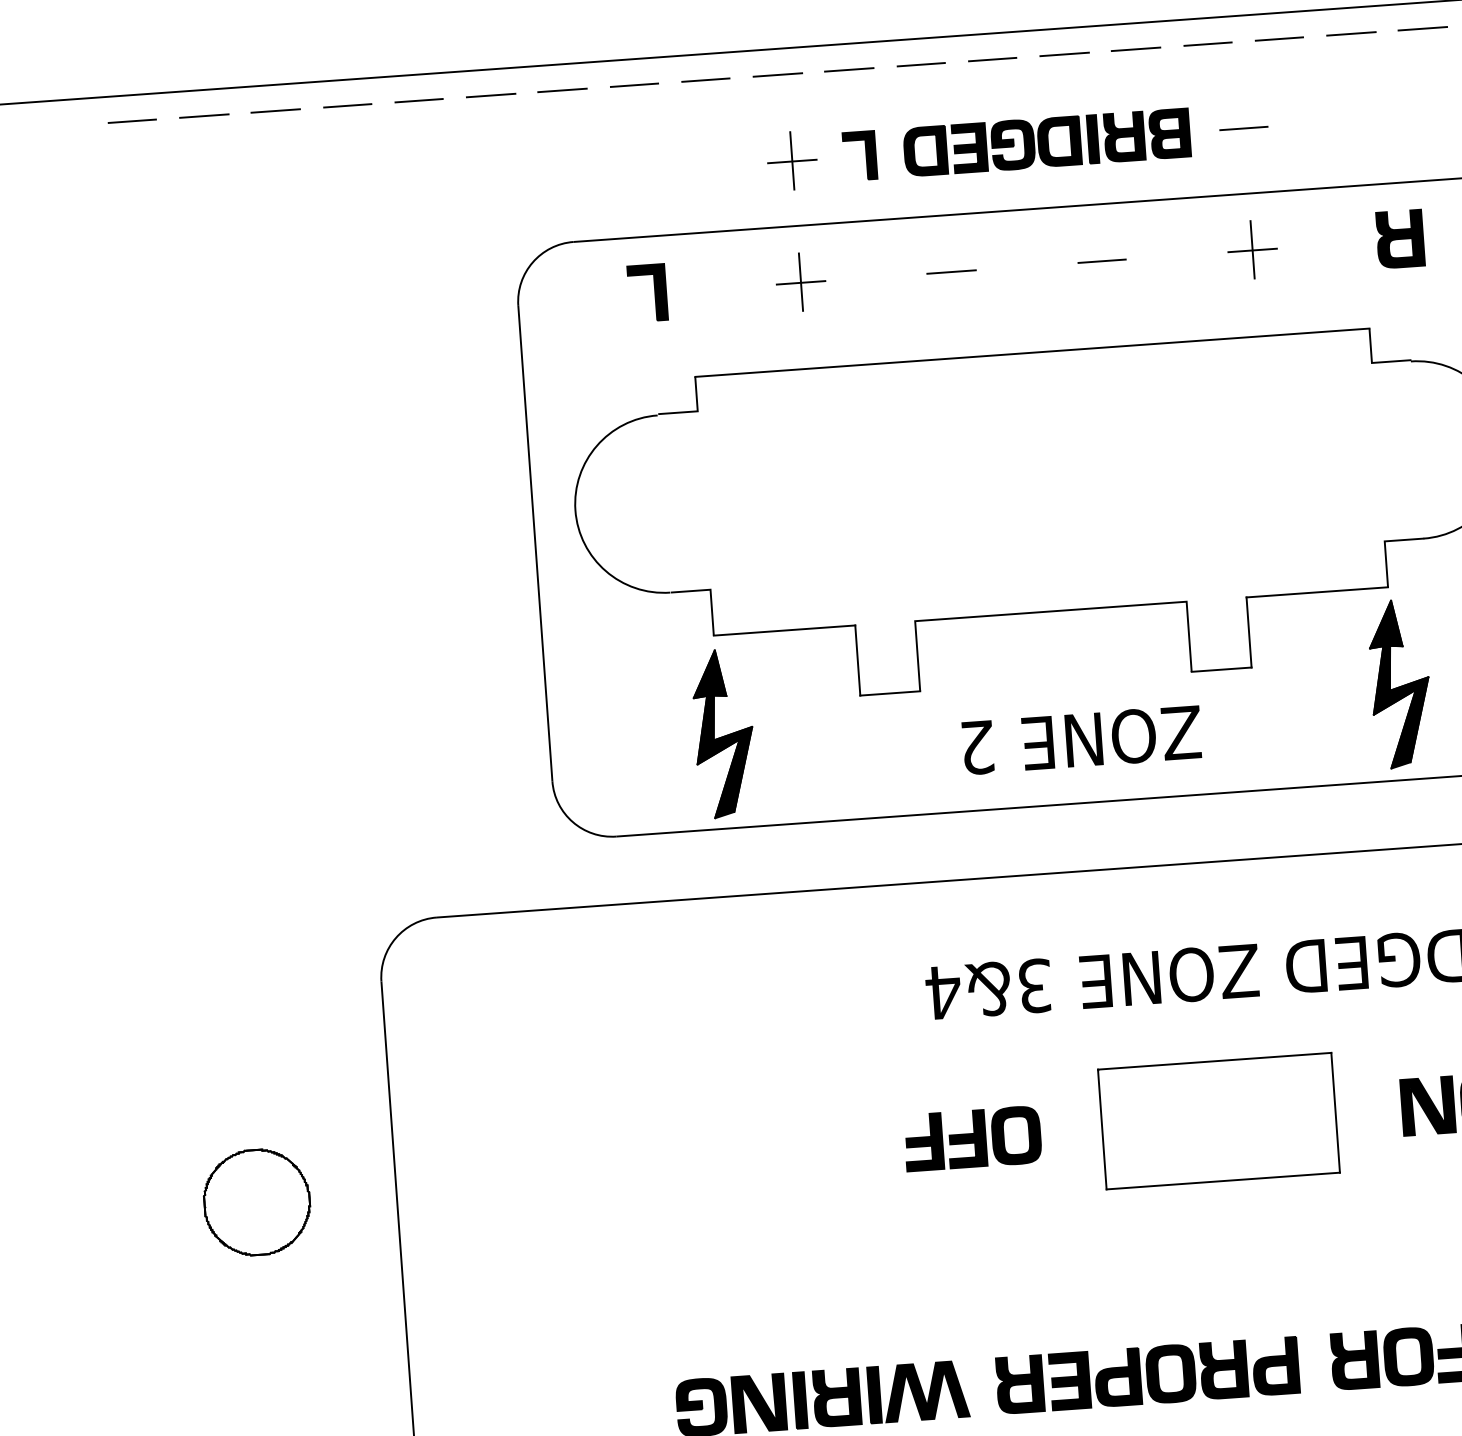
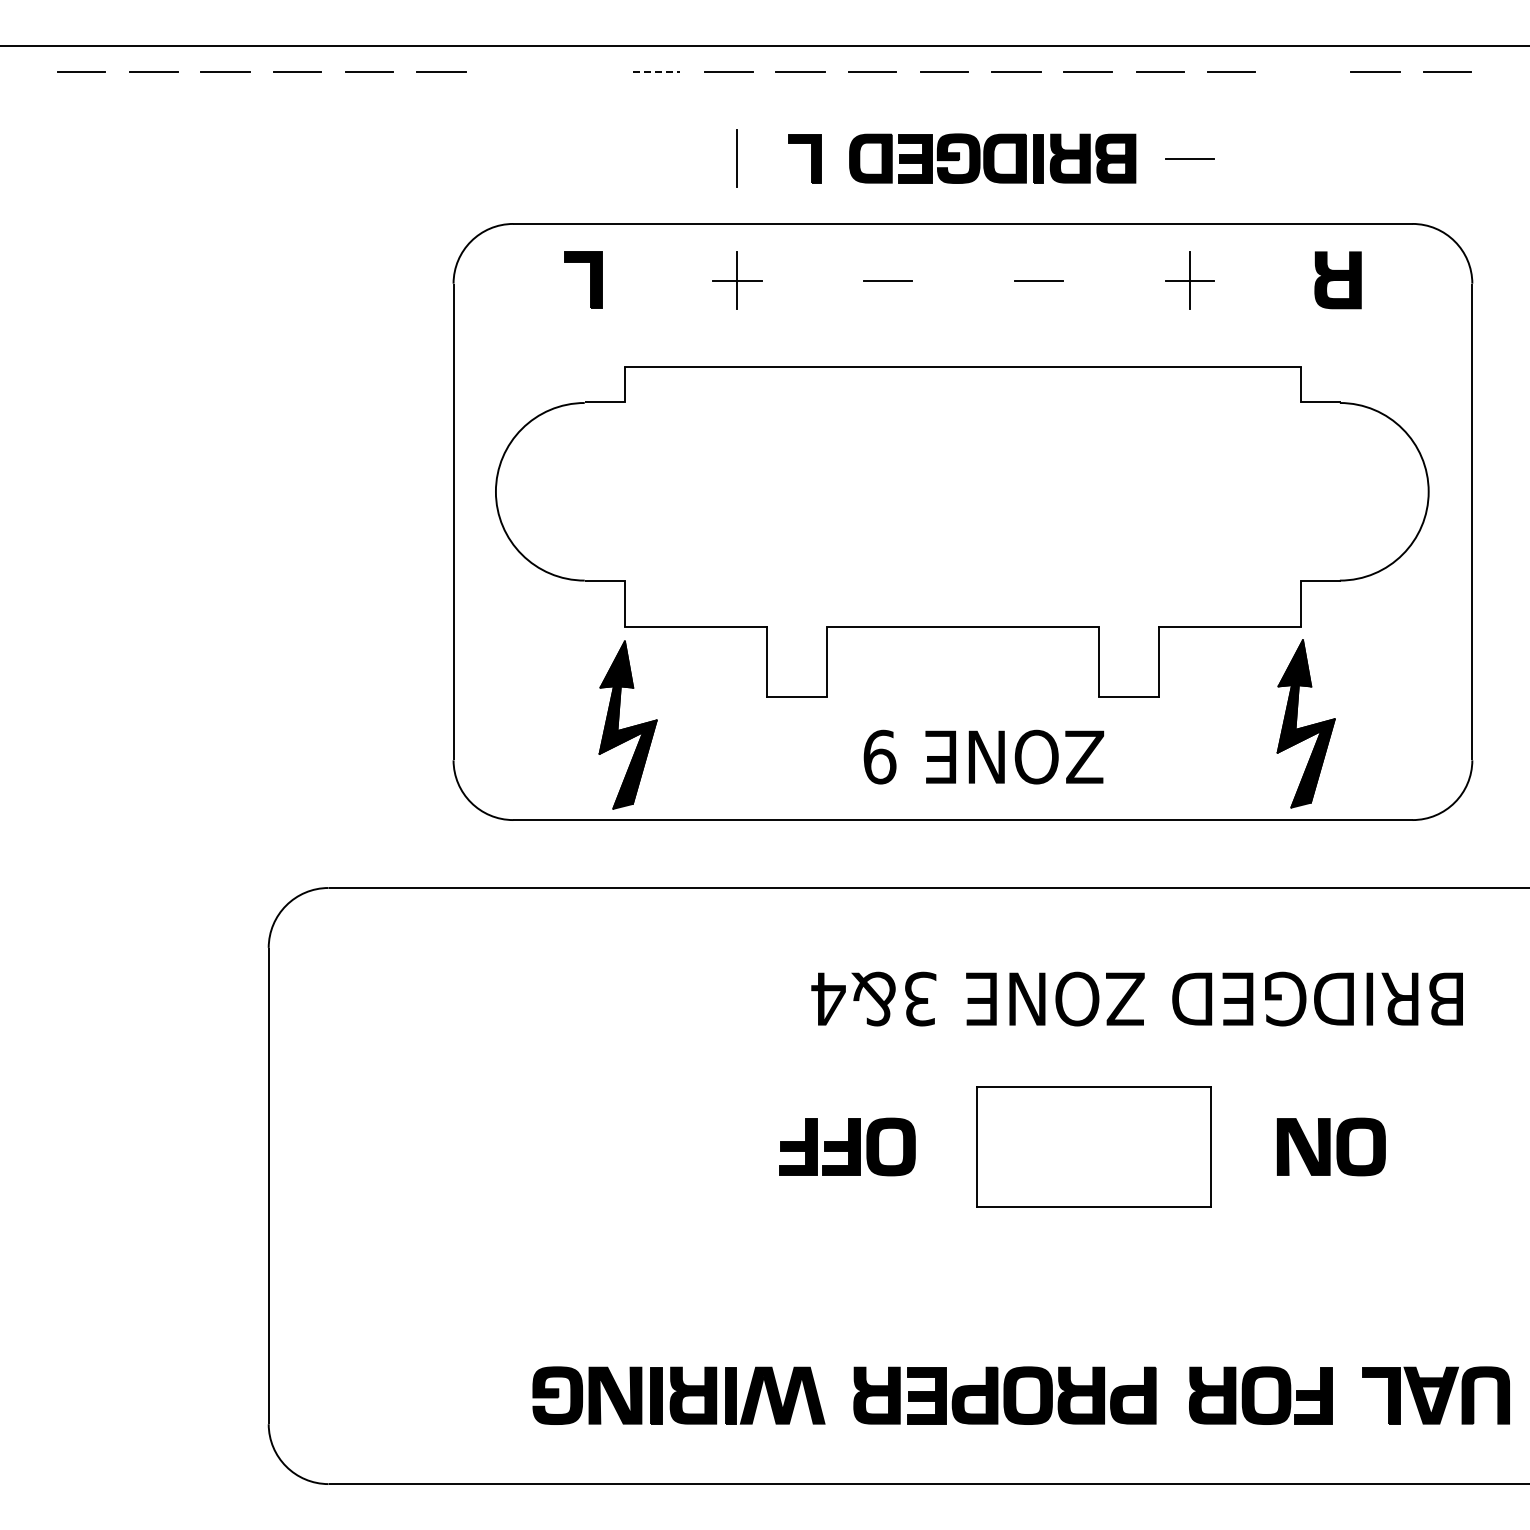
line: (1350, 34) -> (1303, 72), removed
line: (705, 80) -> (656, 72), solid -> dashed
line: (633, 85) -> (584, 72), removed
line: (562, 90) -> (512, 72), removed
line: (791, 161) -> (736, 159), removed
text: (976, 746) -> (879, 756), 2 -> 9
part: (256, 1202) -> (128, 1159), removed

